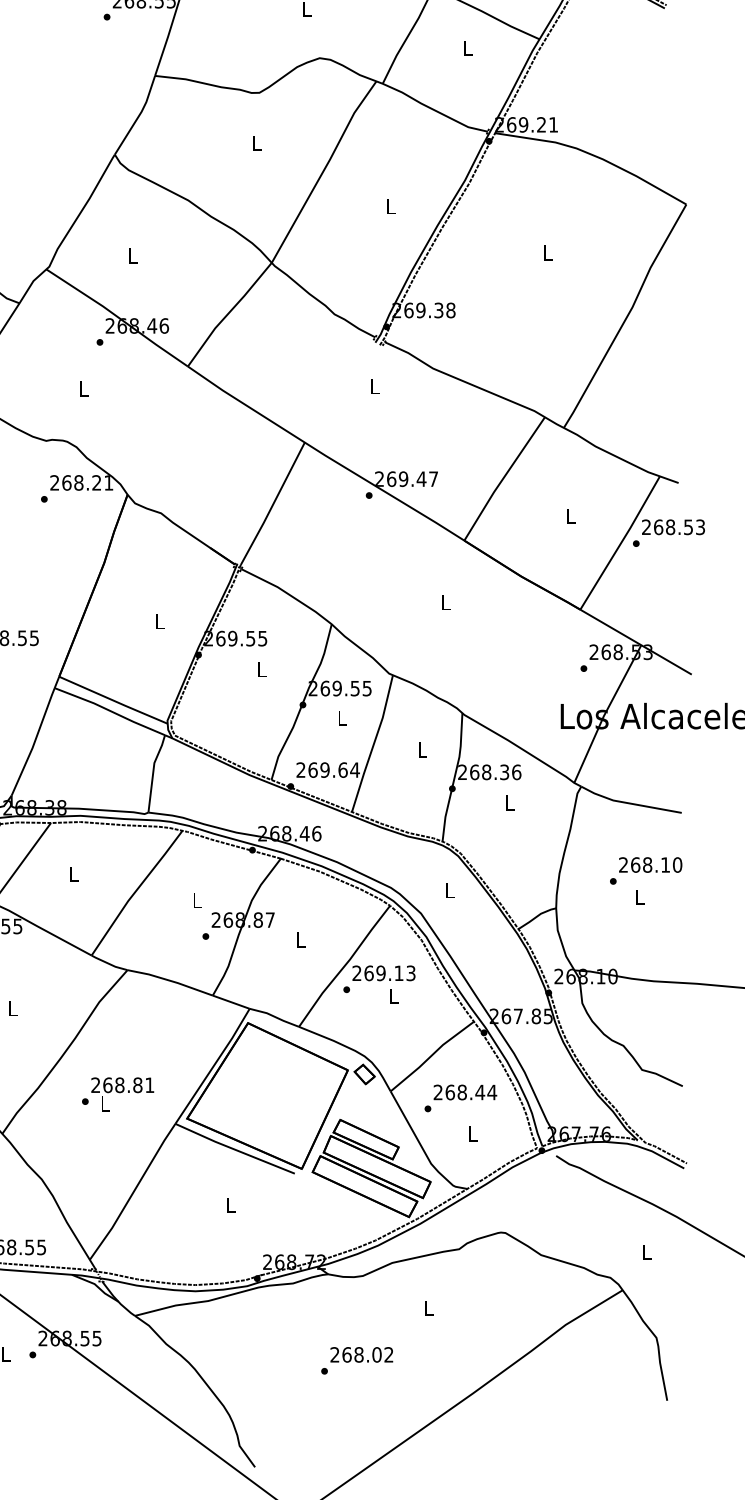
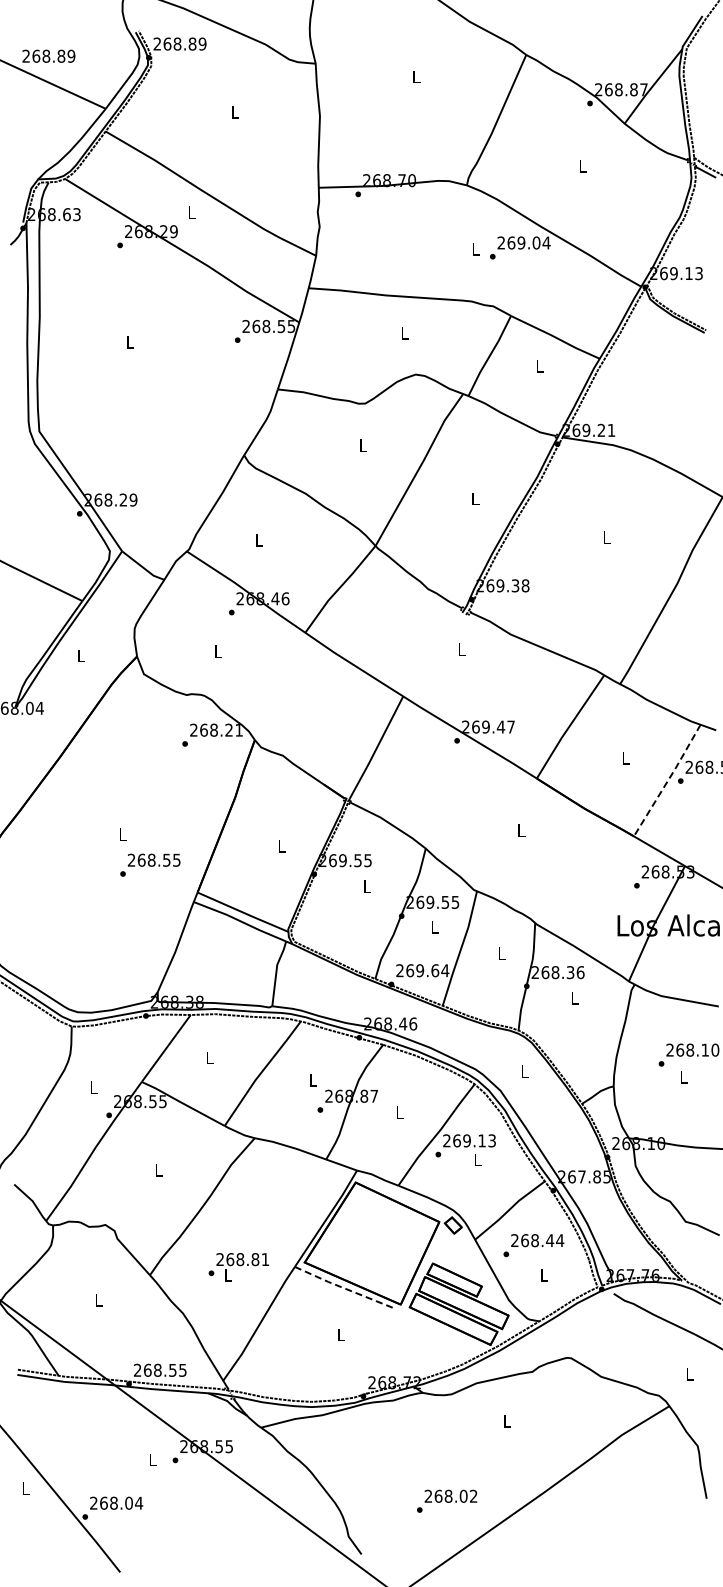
line: (621, 542) -> (668, 780), solid -> dashed
text: (117, 1094) -> (238, 1267), moved
line: (233, 1149) -> (343, 1288), solid -> dashed
text: (357, 1359) -> (447, 1500), moved

